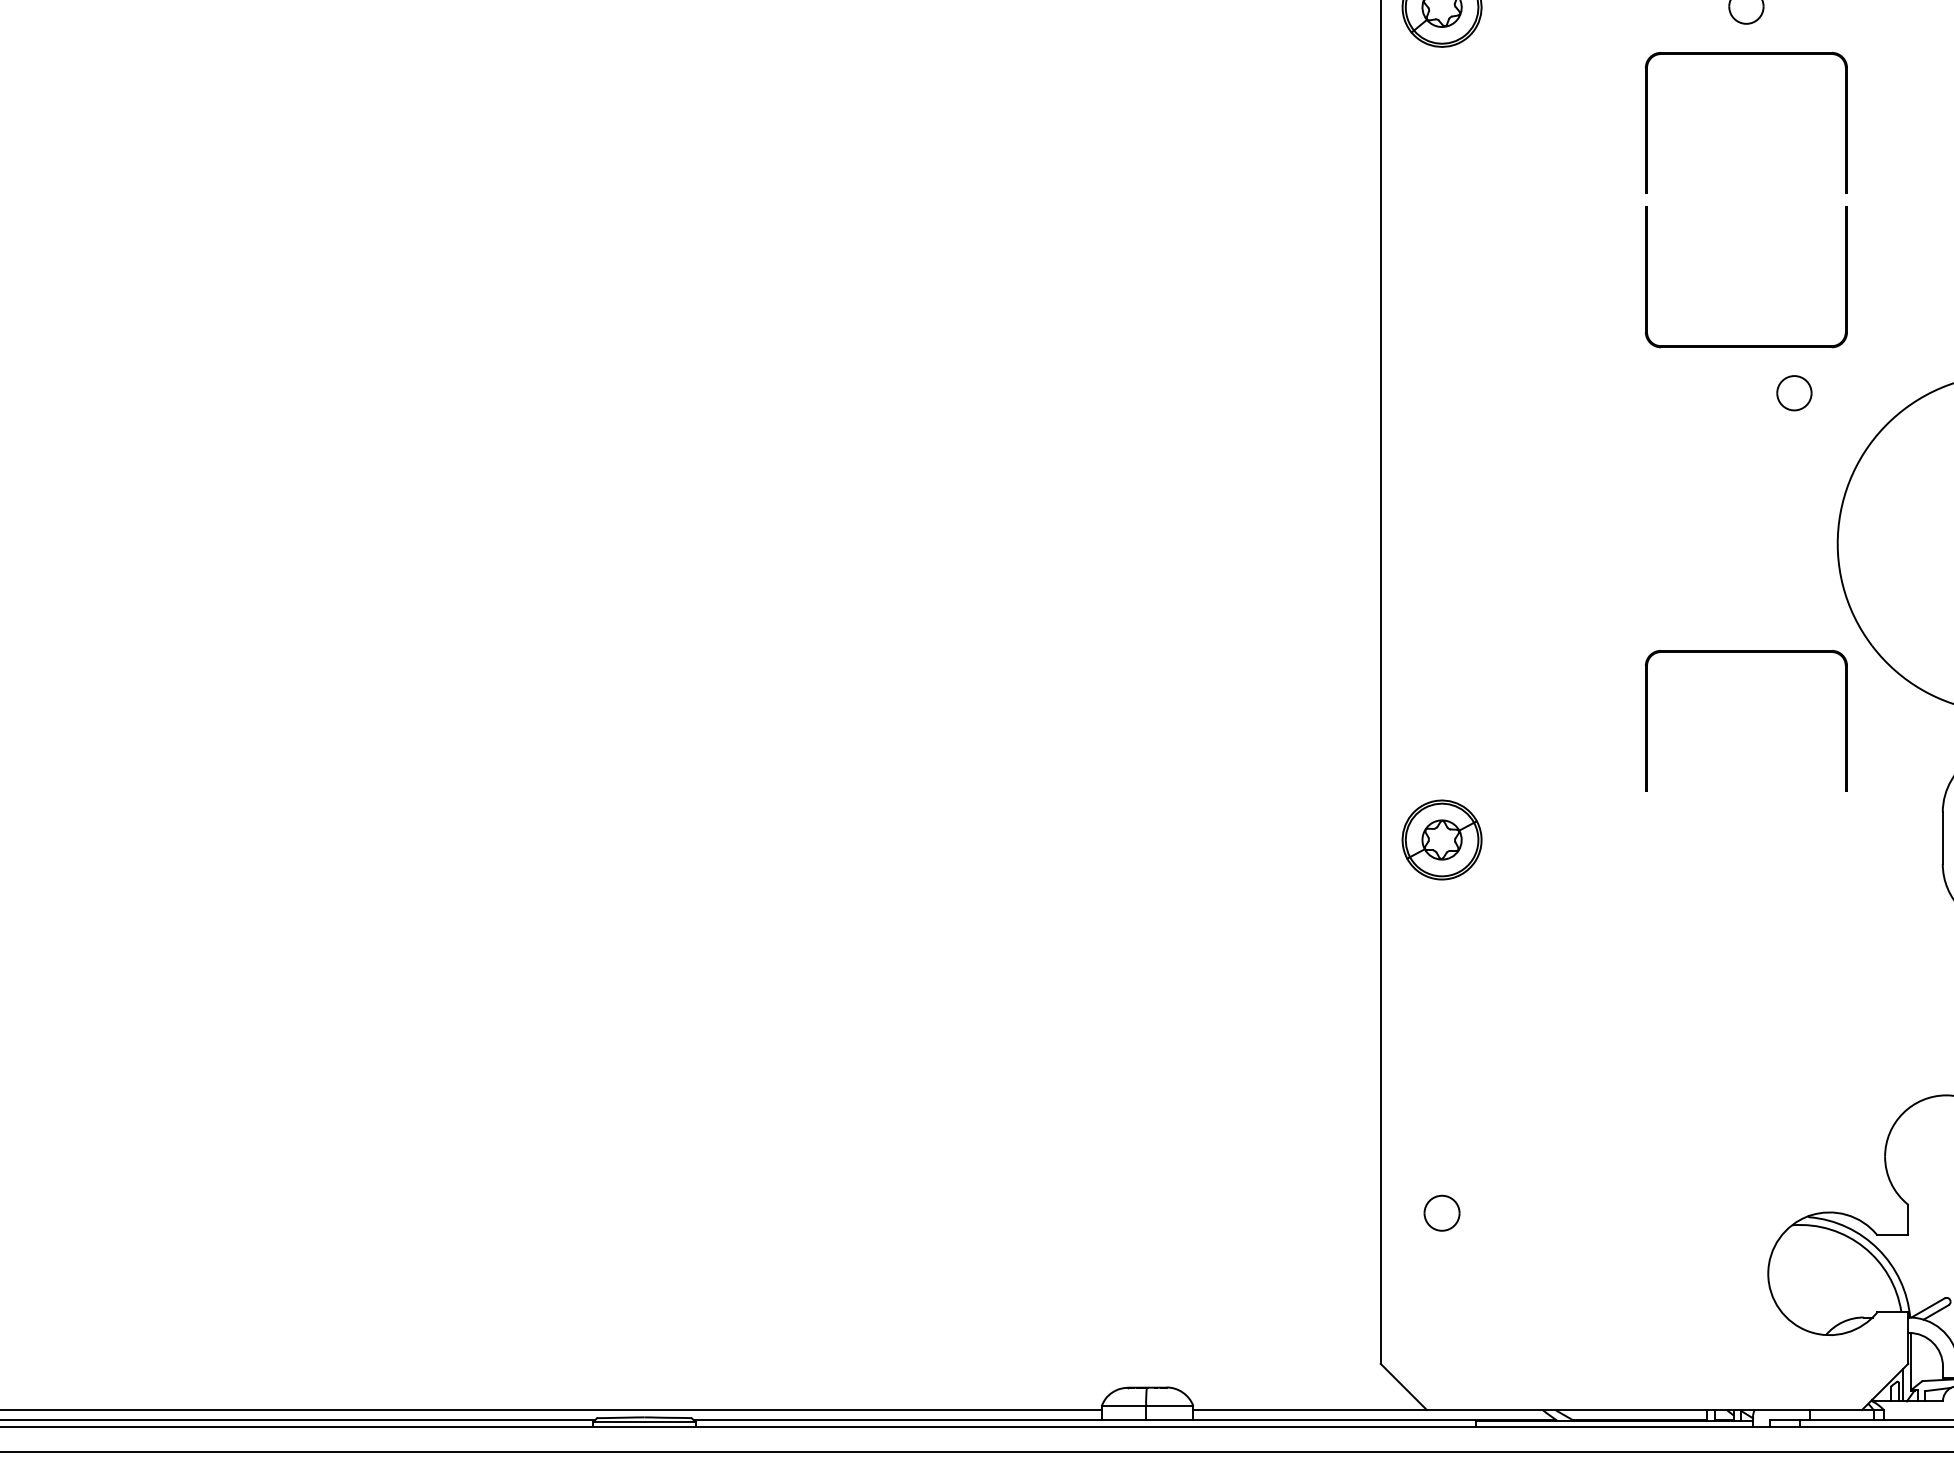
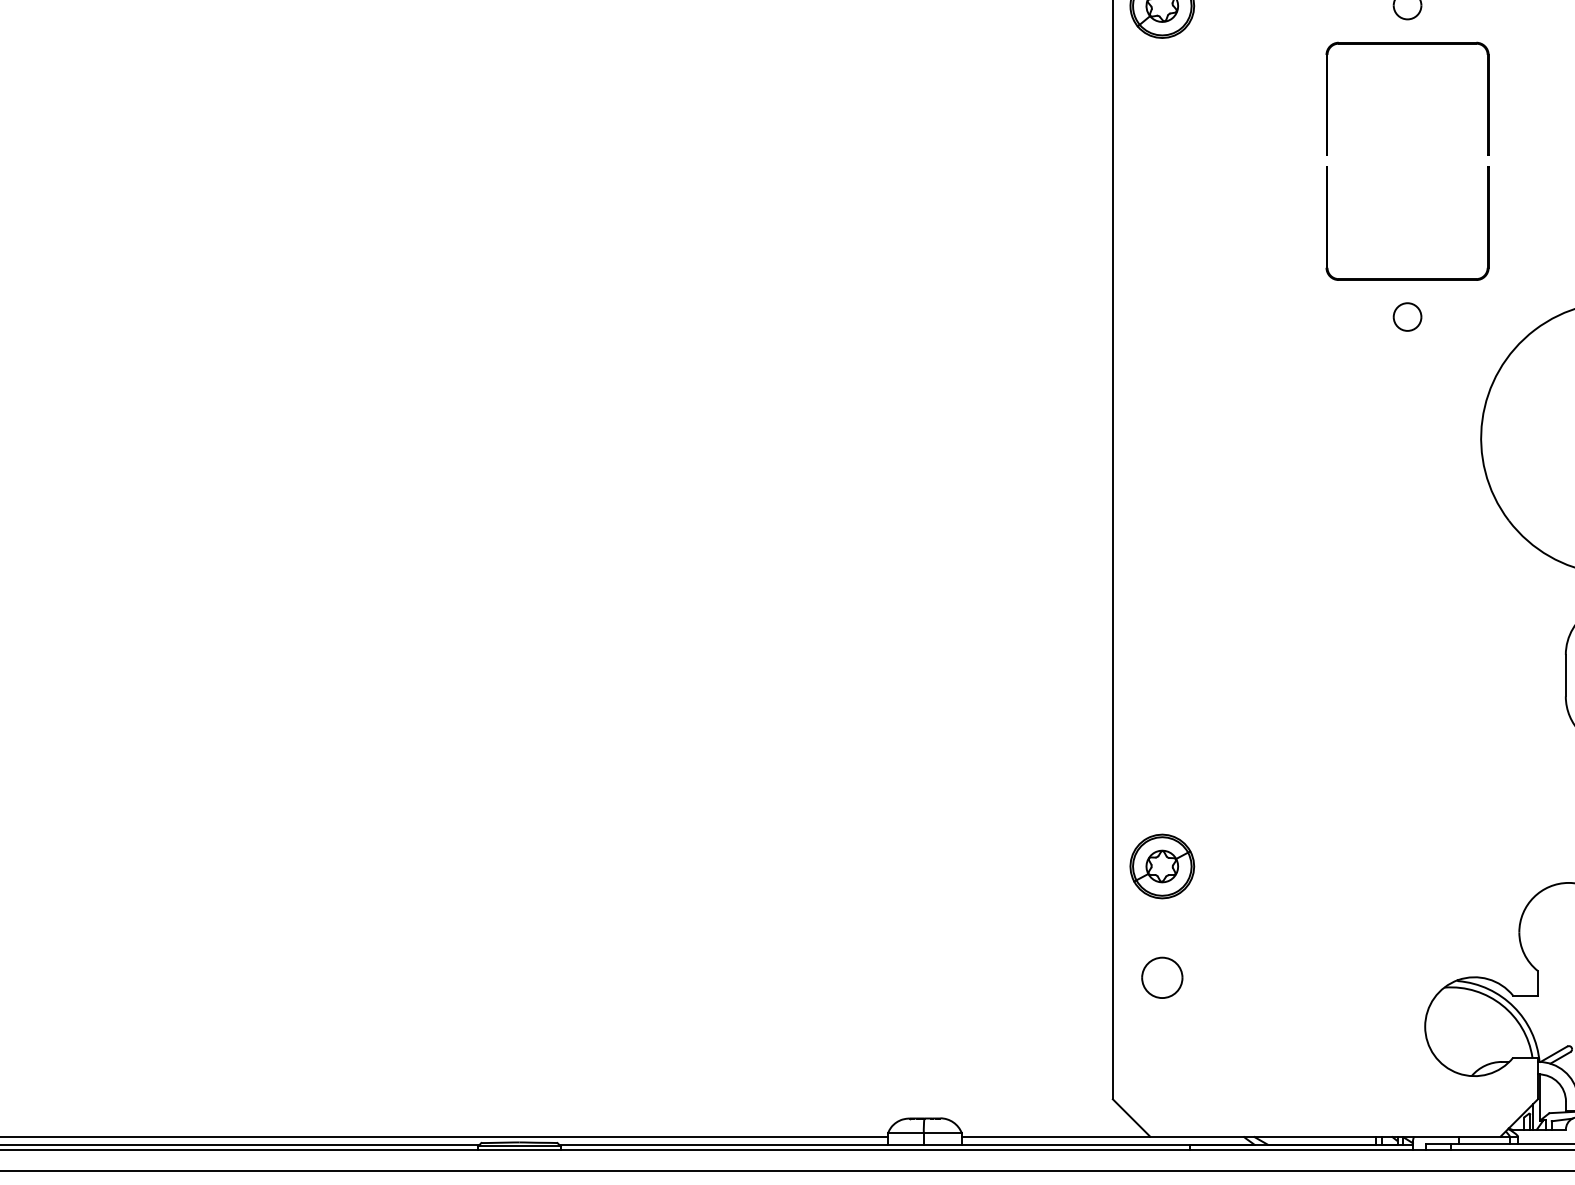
part: (1794, 393) -> (1407, 317), moved
part: (1745, 652) -> (1406, 526), removed
part: (1441, 839) -> (1161, 866), moved
part: (1441, 1213) -> (1161, 978), size x1.43

